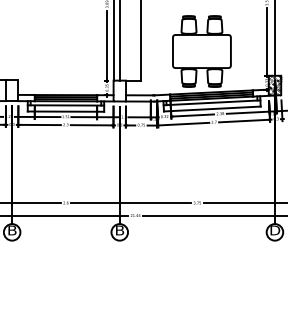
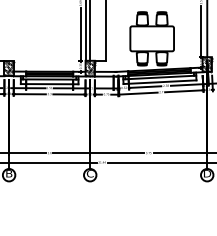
hatch: (12, 90) -> (9, 68), added
hatch: (119, 91) -> (90, 68), added
text: (119, 230) -> (90, 173), B -> C

